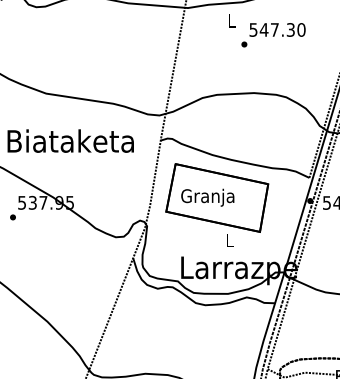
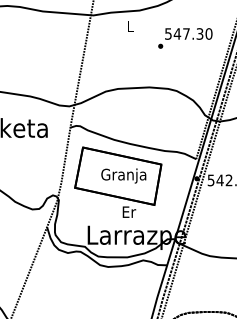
text: (273, 35) -> (185, 38), moved
text: (207, 197) -> (123, 175), moved
text: (230, 240) -> (129, 212), L -> Er

